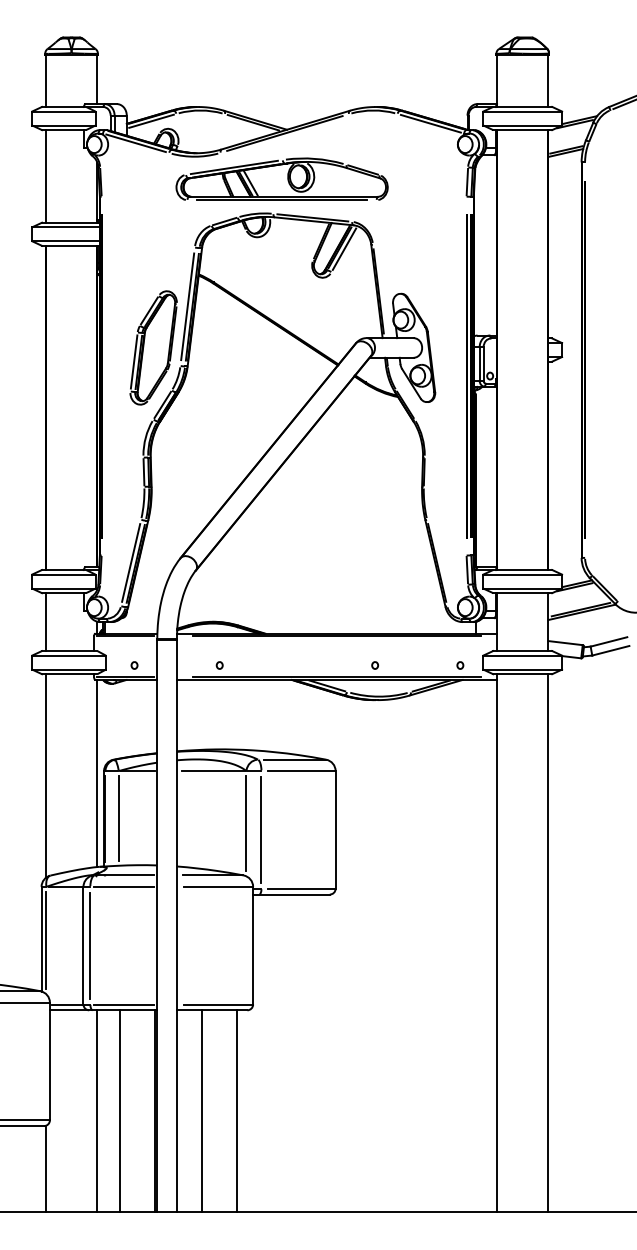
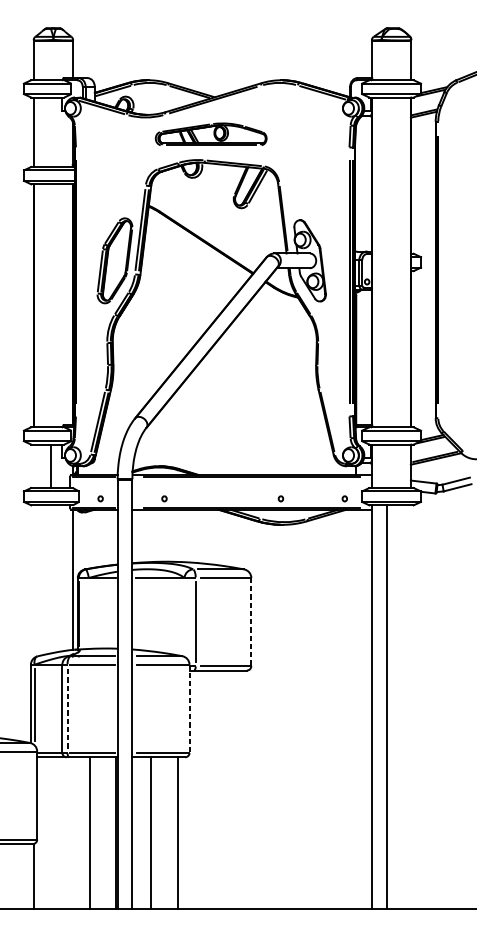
part: (281, 178) -> (210, 133), size x0.7
line: (45, 622) -> (51, 466), moved
line: (45, 775) -> (33, 581), removed
line: (118, 818) -> (88, 613), removed
line: (246, 823) -> (184, 617), removed
line: (335, 829) -> (251, 621), solid -> dashed
line: (548, 943) -> (386, 707), moved
line: (90, 945) -> (67, 708), solid -> dashed
line: (253, 945) -> (189, 708), solid -> dashed
line: (97, 1111) -> (72, 833), removed

